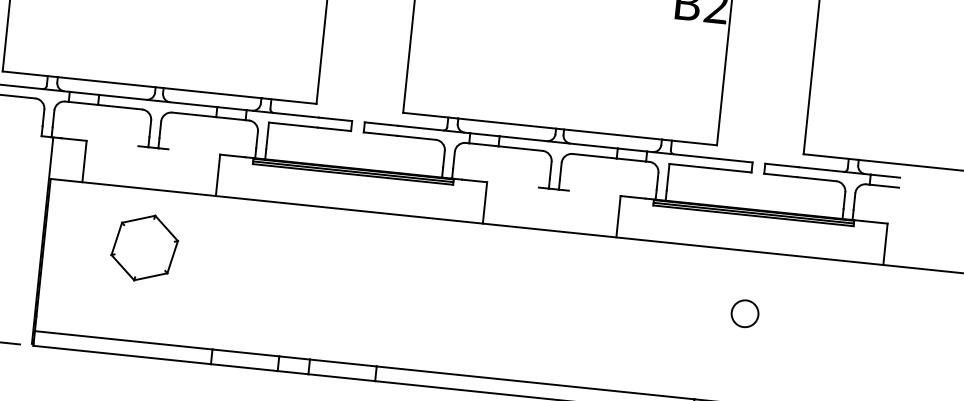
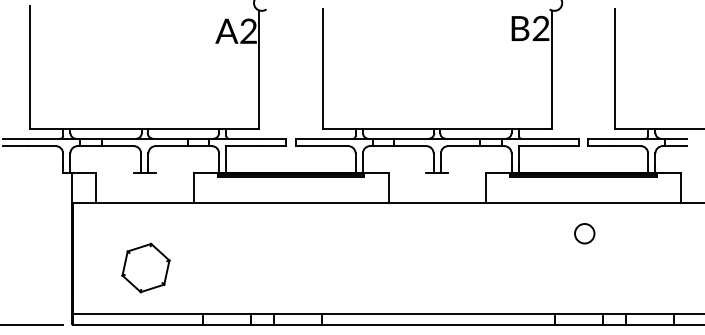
part: (144, 247) -> (145, 267), moved
circle: (744, 313) -> (584, 233), moved

